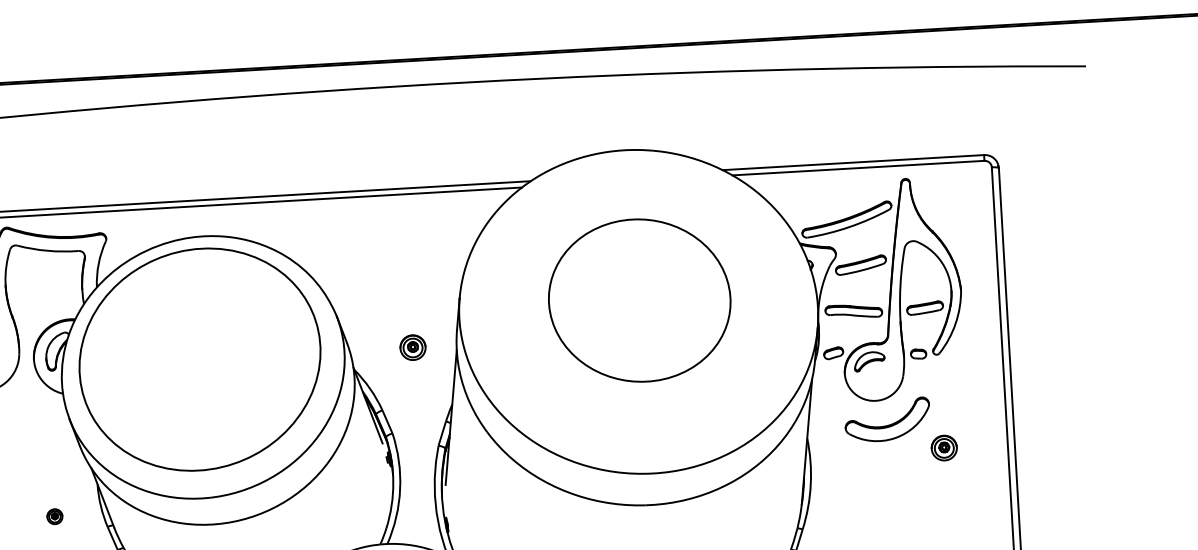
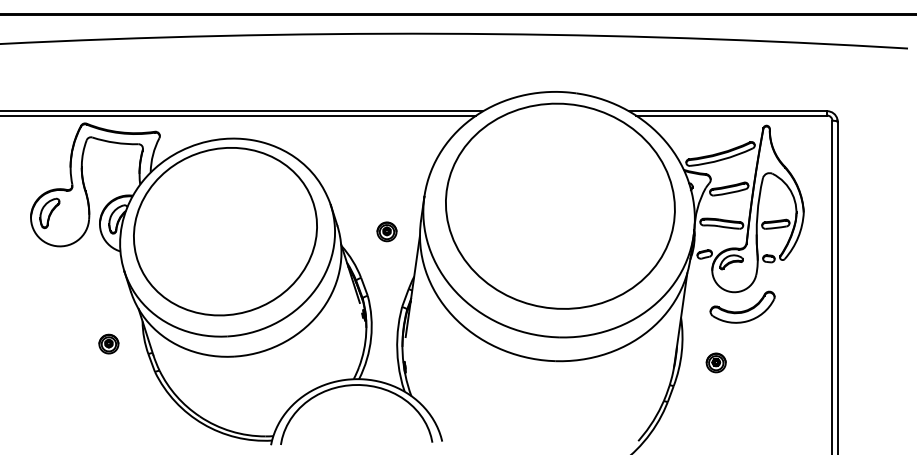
part: (639, 299) -> (560, 205), size x1.67
part: (943, 447) -> (715, 362), moved
part: (54, 516) -> (108, 343), size x1.67

